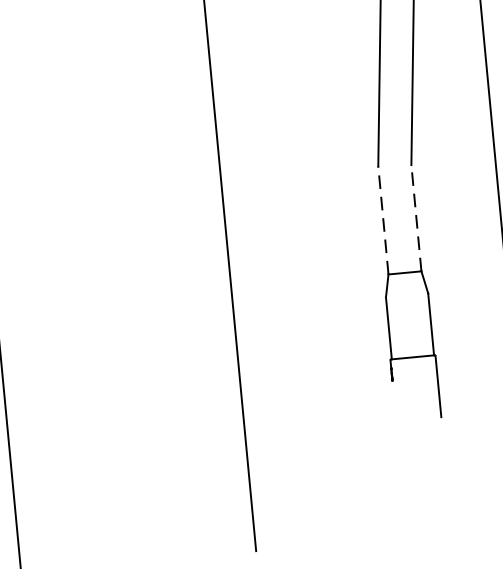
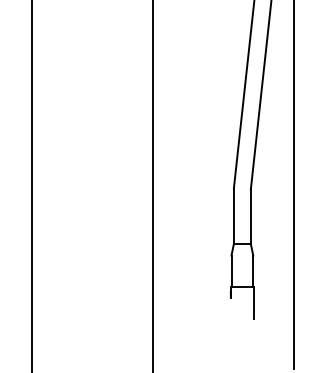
line: (415, 218) -> (250, 216), dashed -> solid
line: (382, 221) -> (233, 216), dashed -> solid

